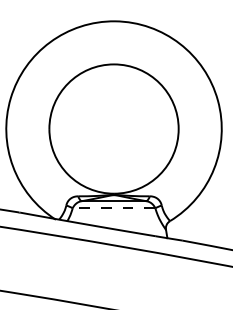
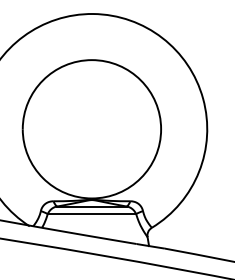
line: (113, 208) -> (91, 214), dashed -> solid

